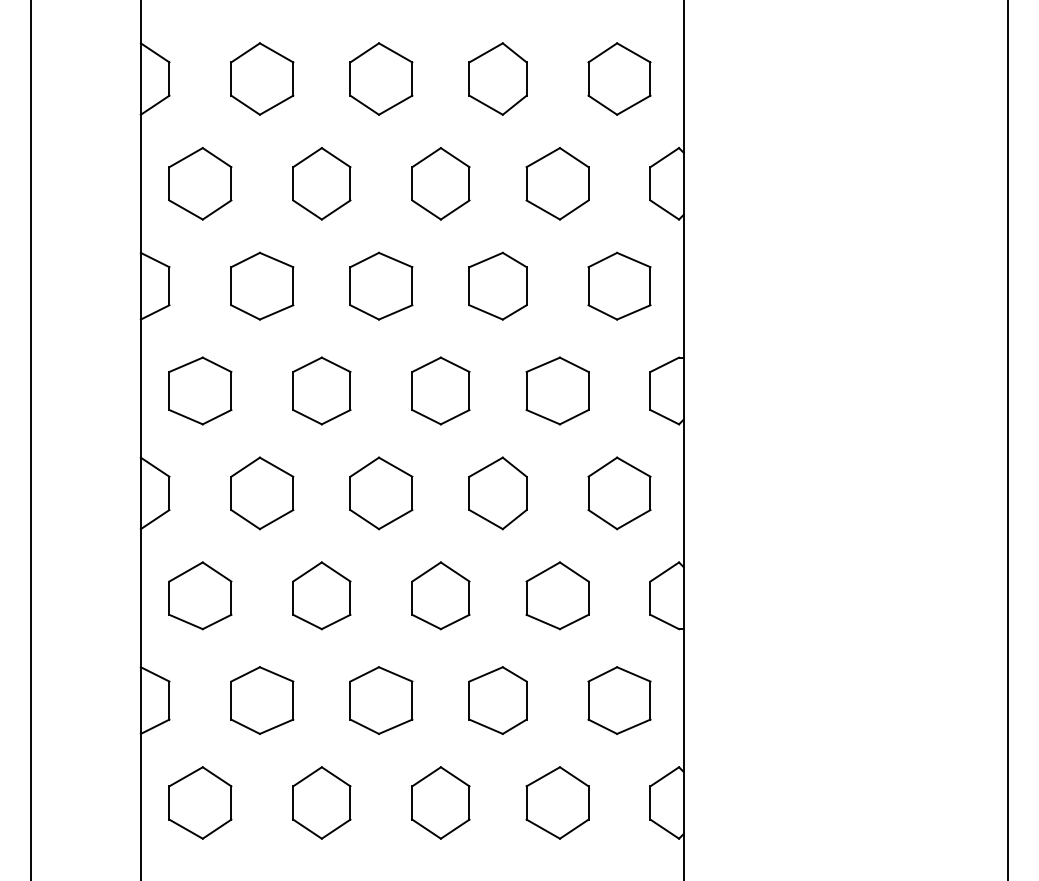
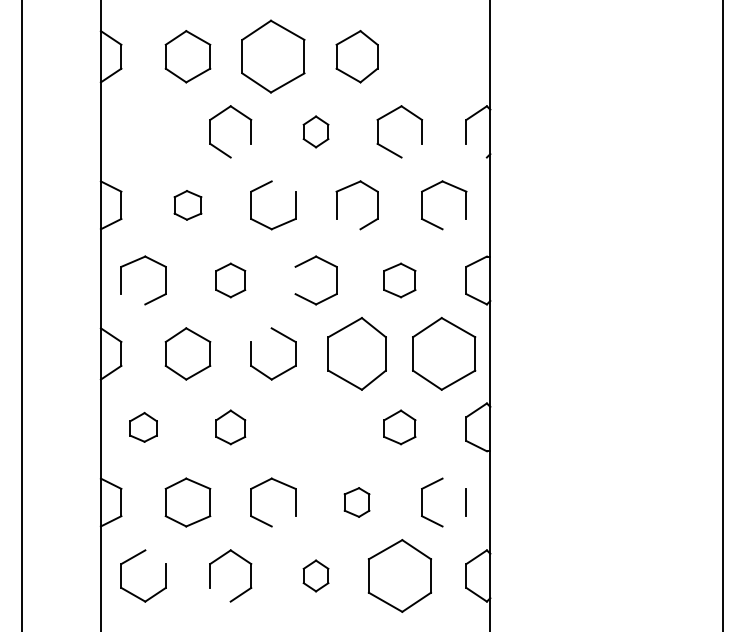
part: (381, 78) -> (273, 56), size x1.4
part: (619, 78) -> (444, 56), removed
part: (200, 183) -> (143, 131), removed
part: (440, 183) -> (315, 131), size x0.6
line: (335, 209) -> (240, 150), removed
line: (573, 209) -> (411, 150), removed
line: (664, 209) -> (476, 150), removed
line: (395, 259) -> (283, 186), removed
part: (261, 286) -> (187, 205), size x0.6
line: (486, 312) -> (348, 224), removed
line: (633, 312) -> (454, 224), removed
part: (321, 391) -> (230, 280), size x0.7
line: (412, 391) -> (295, 280), removed
part: (557, 391) -> (399, 280), size x0.7
line: (186, 417) -> (133, 299), removed
line: (364, 466) -> (261, 334), removed
part: (497, 492) -> (356, 353), size x1.4
part: (619, 492) -> (444, 353), size x1.4
part: (200, 595) -> (143, 427), size x0.6
part: (321, 595) -> (230, 427), size x0.7
part: (440, 595) -> (315, 427), removed
part: (557, 595) -> (399, 427), size x0.7
line: (633, 674) -> (454, 483), removed
part: (497, 700) -> (356, 502), size x0.6
line: (395, 727) -> (283, 521), removed
line: (633, 727) -> (454, 521), removed
line: (216, 777) -> (155, 557), removed
part: (440, 802) -> (315, 575), size x0.6
part: (557, 802) -> (399, 575), size x1.4
line: (307, 828) -> (220, 594), removed

